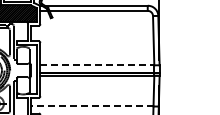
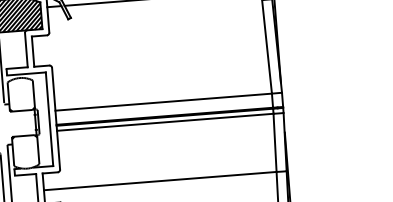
line: (97, 65) -> (163, 102), dashed -> solid
line: (91, 106) -> (158, 181), dashed -> solid

